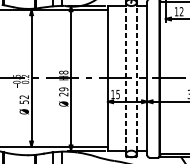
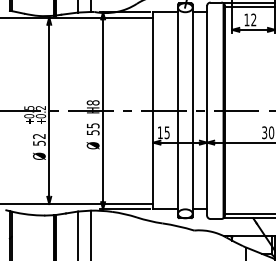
line: (126, 78) -> (178, 110), dashed -> solid
line: (136, 78) -> (192, 110), dashed -> solid
text: (63, 92) -> (92, 129), 29 -> 55

